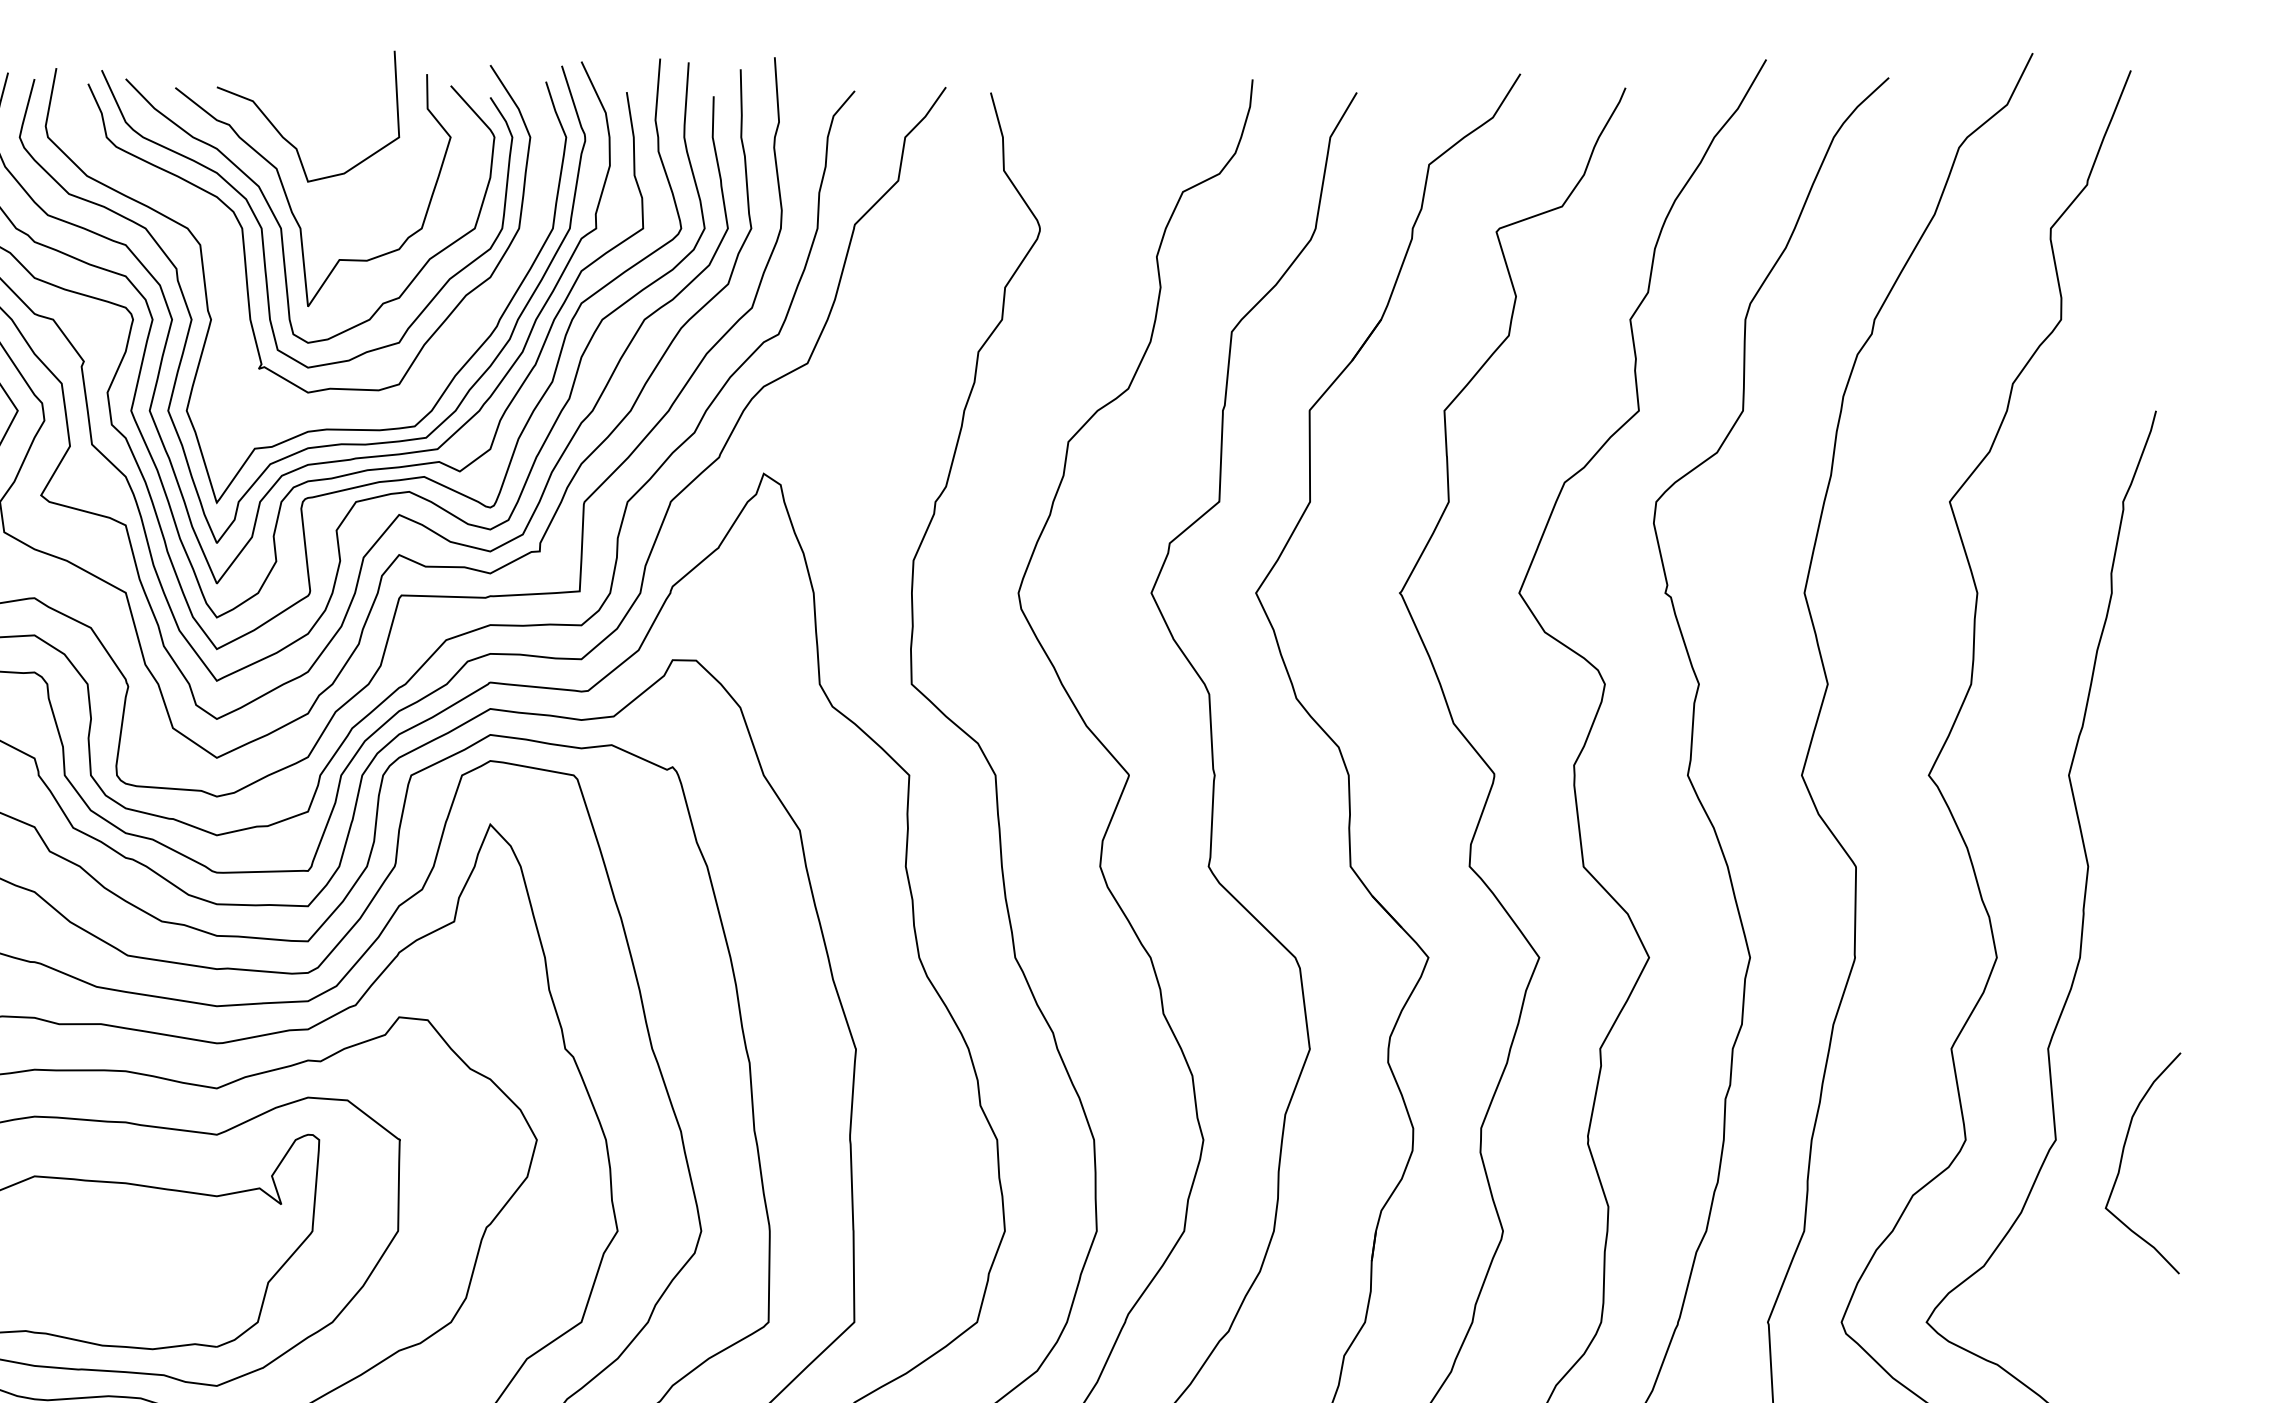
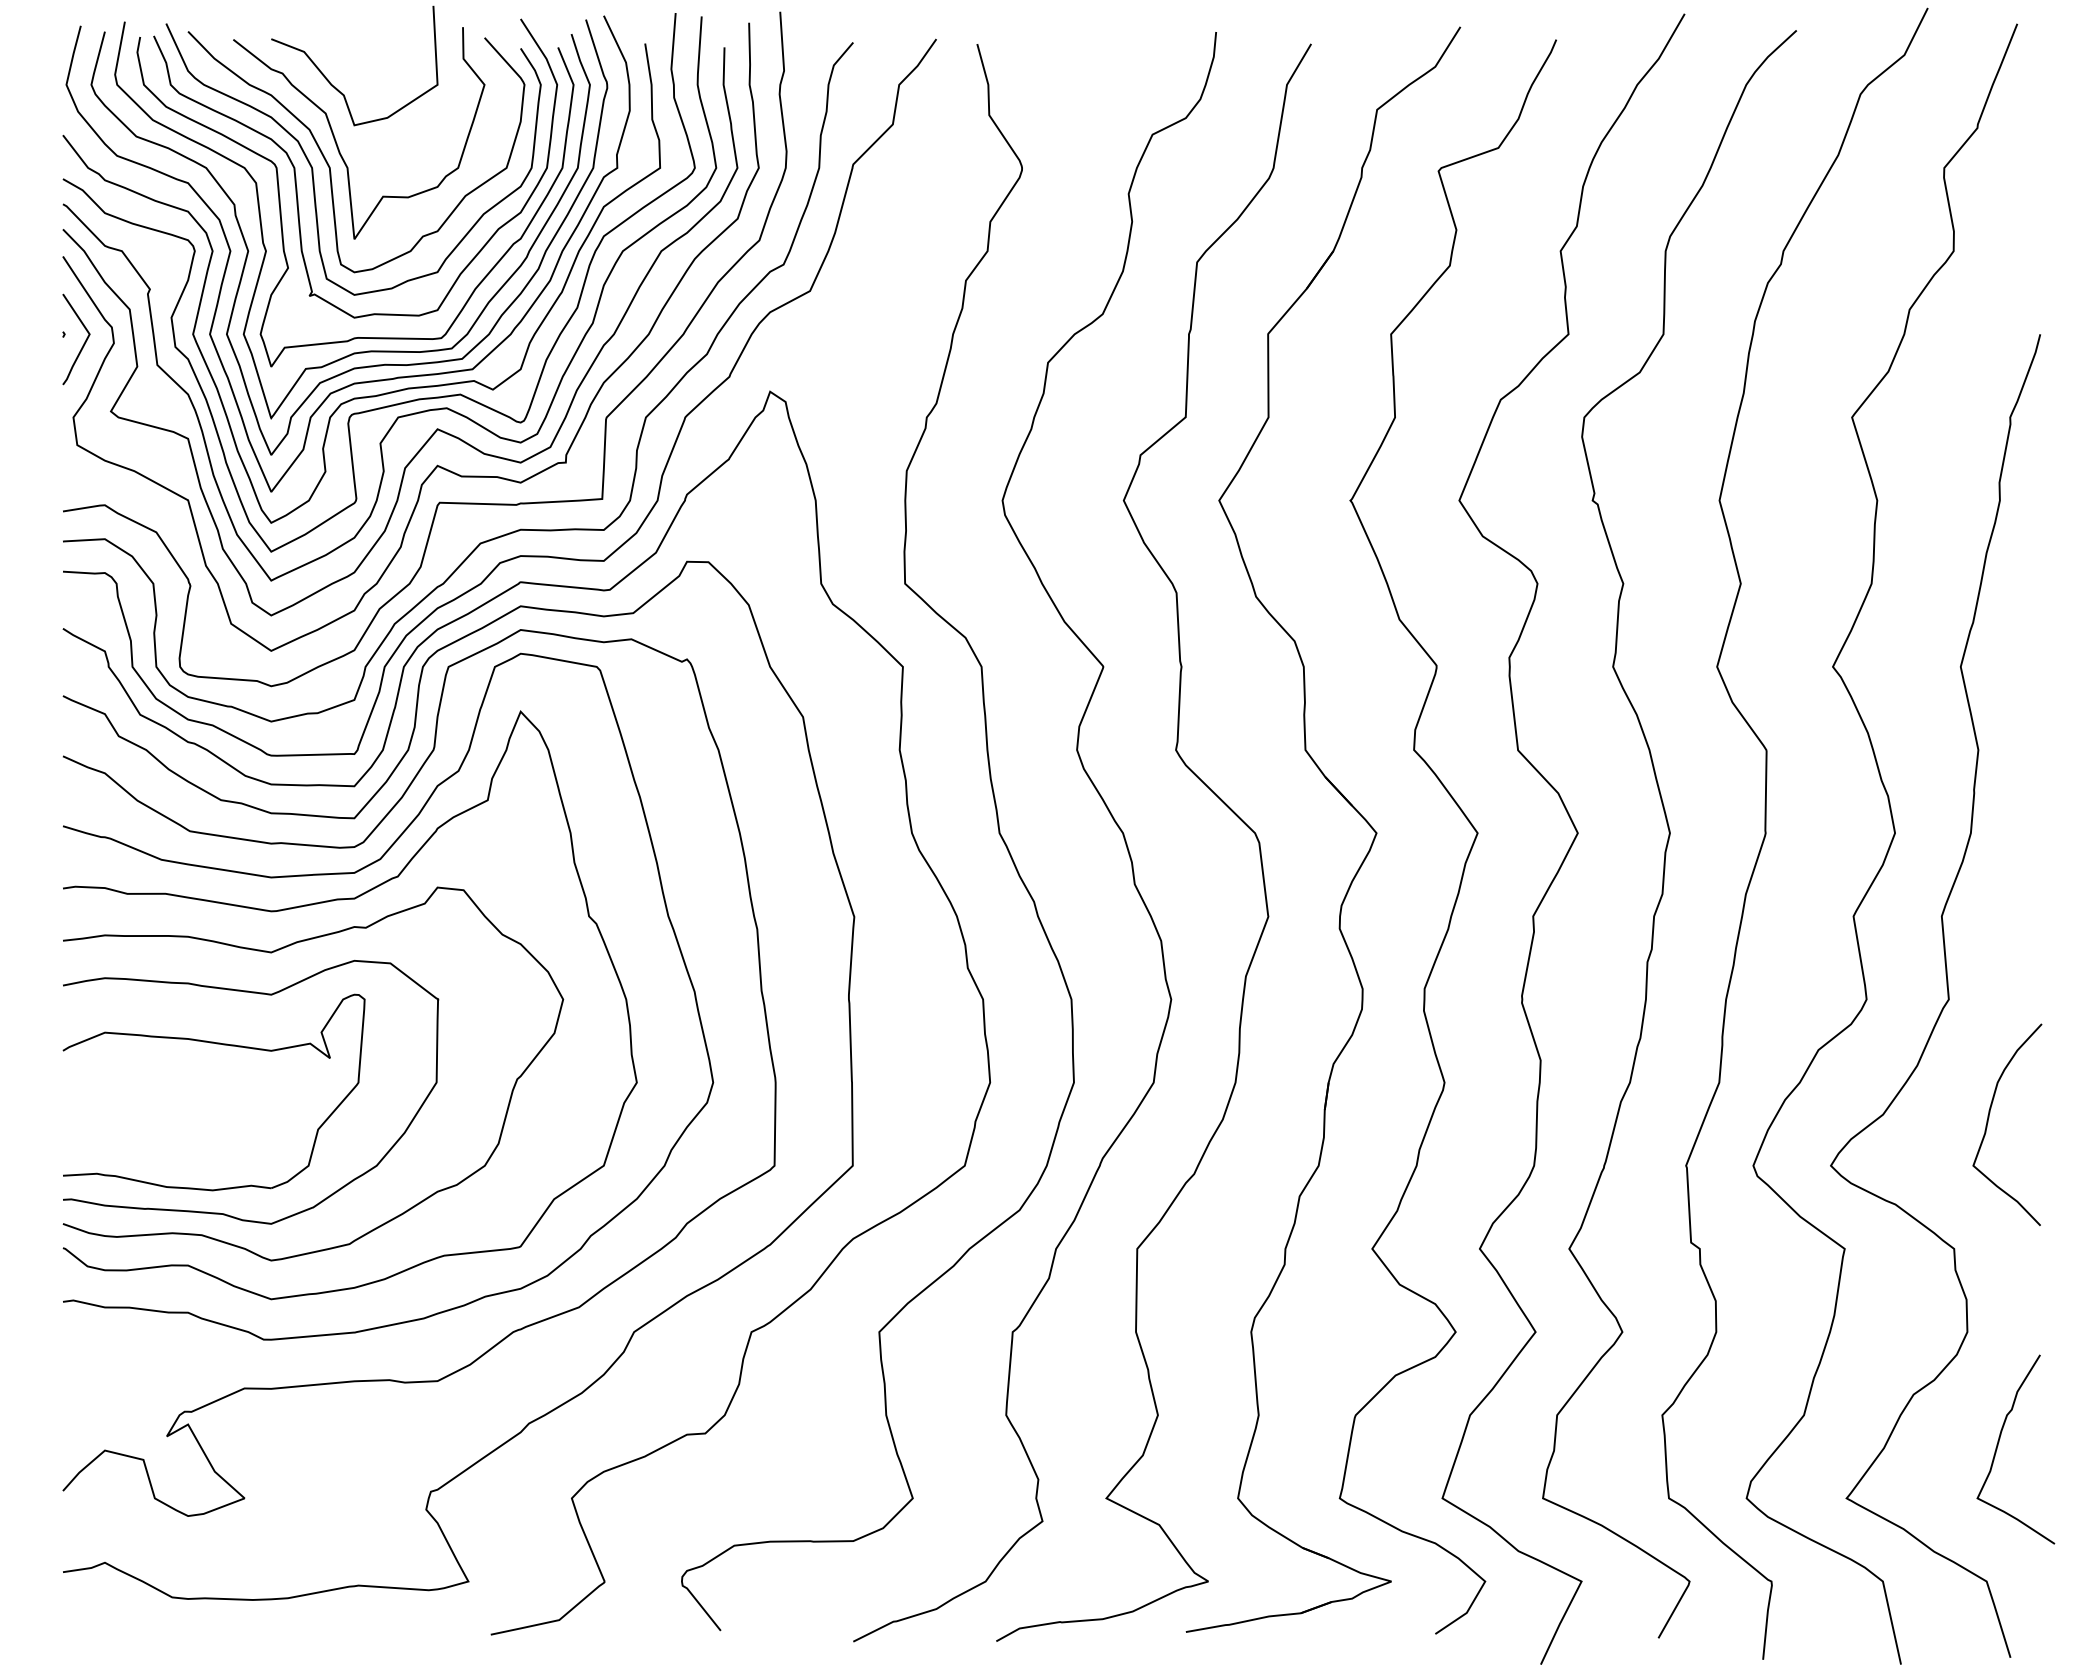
curve: (228, 272) -> (281, 208), added
curve: (2123, 1156) -> (1989, 1118), moved

